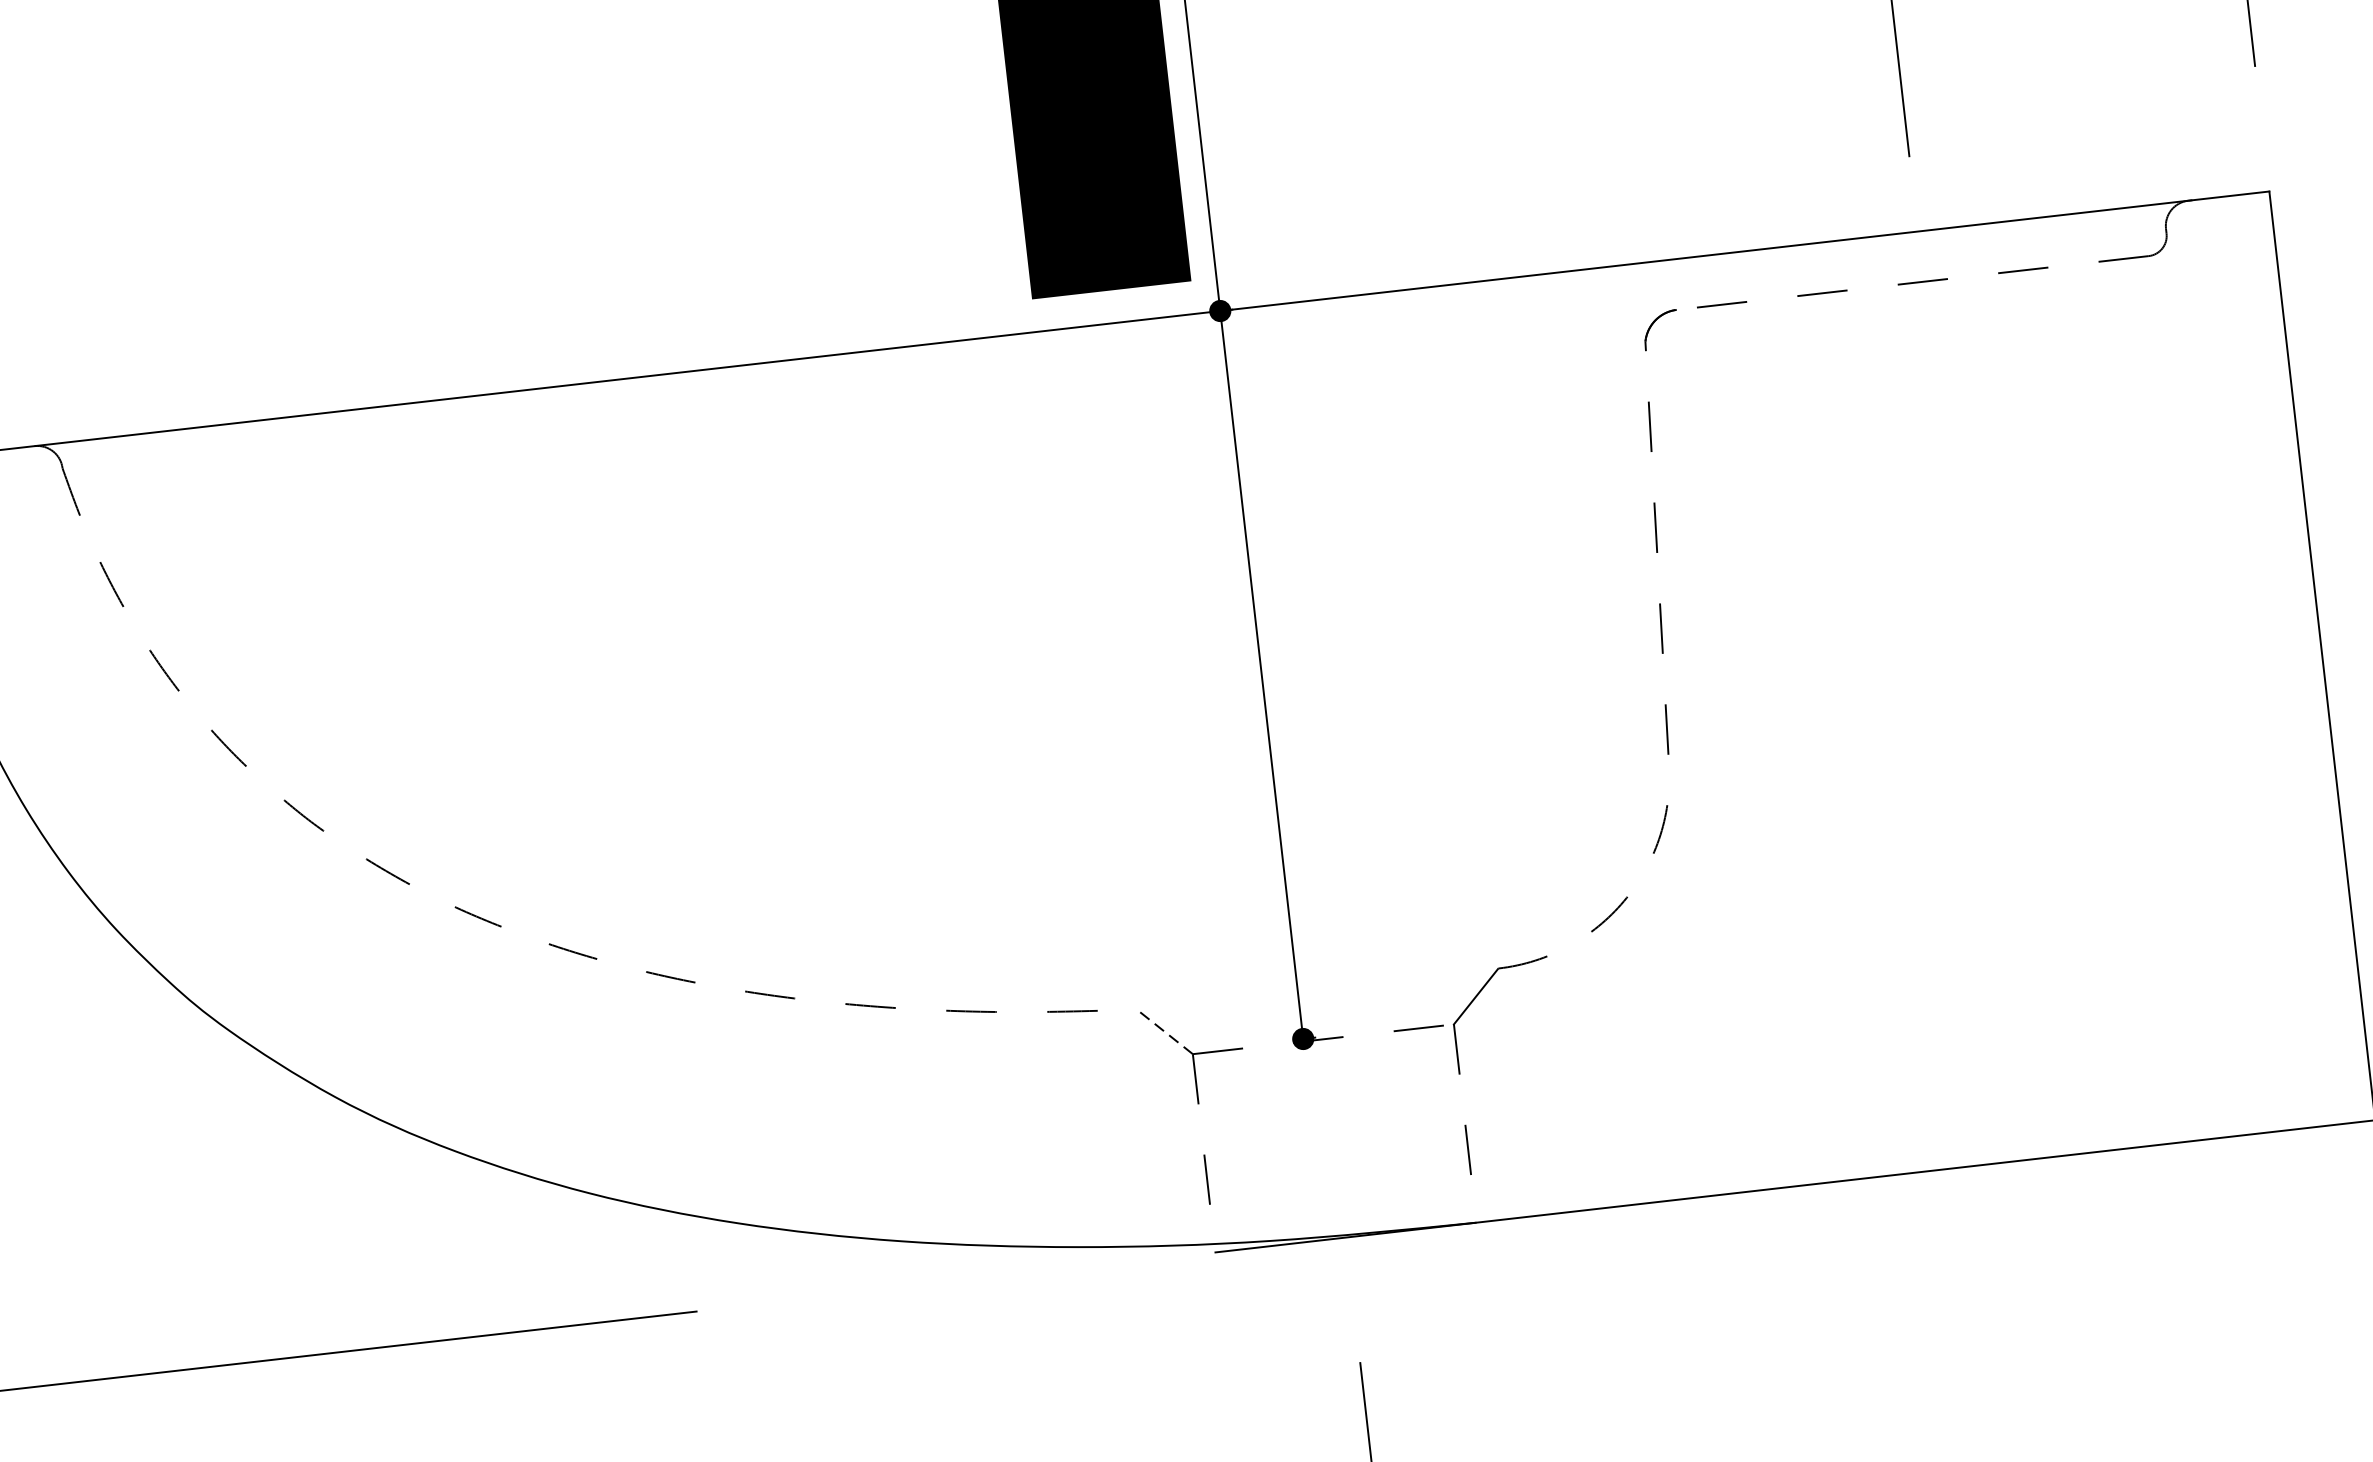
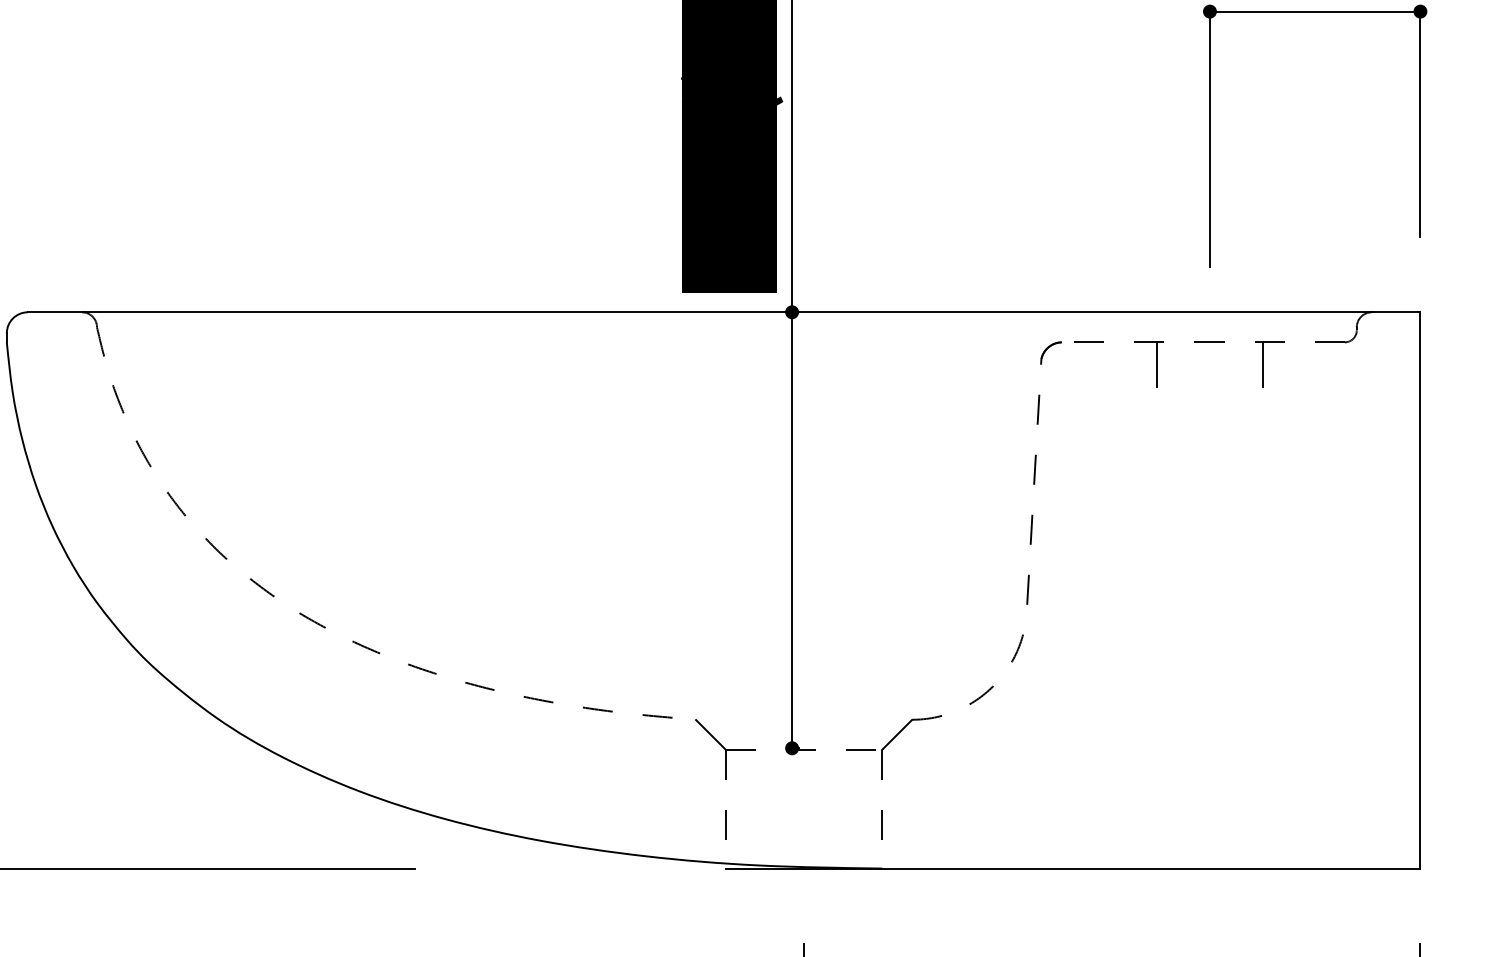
line: (2015, 308) -> (1262, 364), added
line: (1840, 328) -> (1157, 364), added
line: (1164, 1031) -> (710, 734), dashed -> solid

